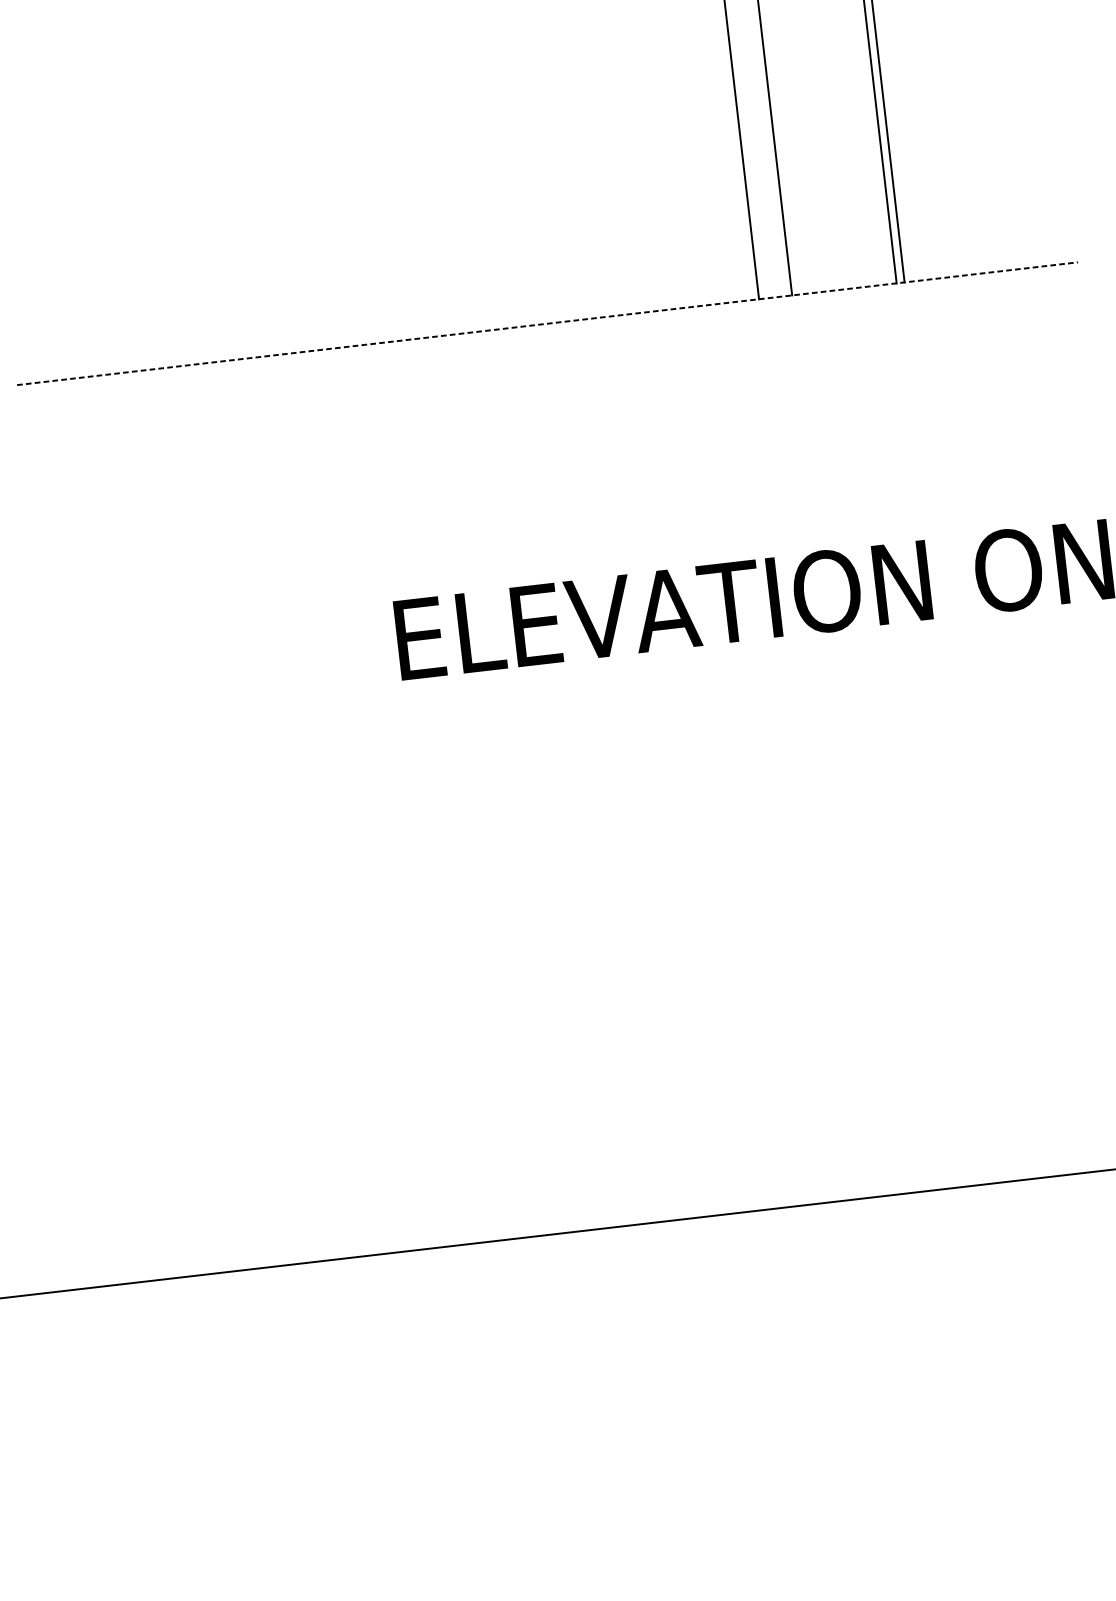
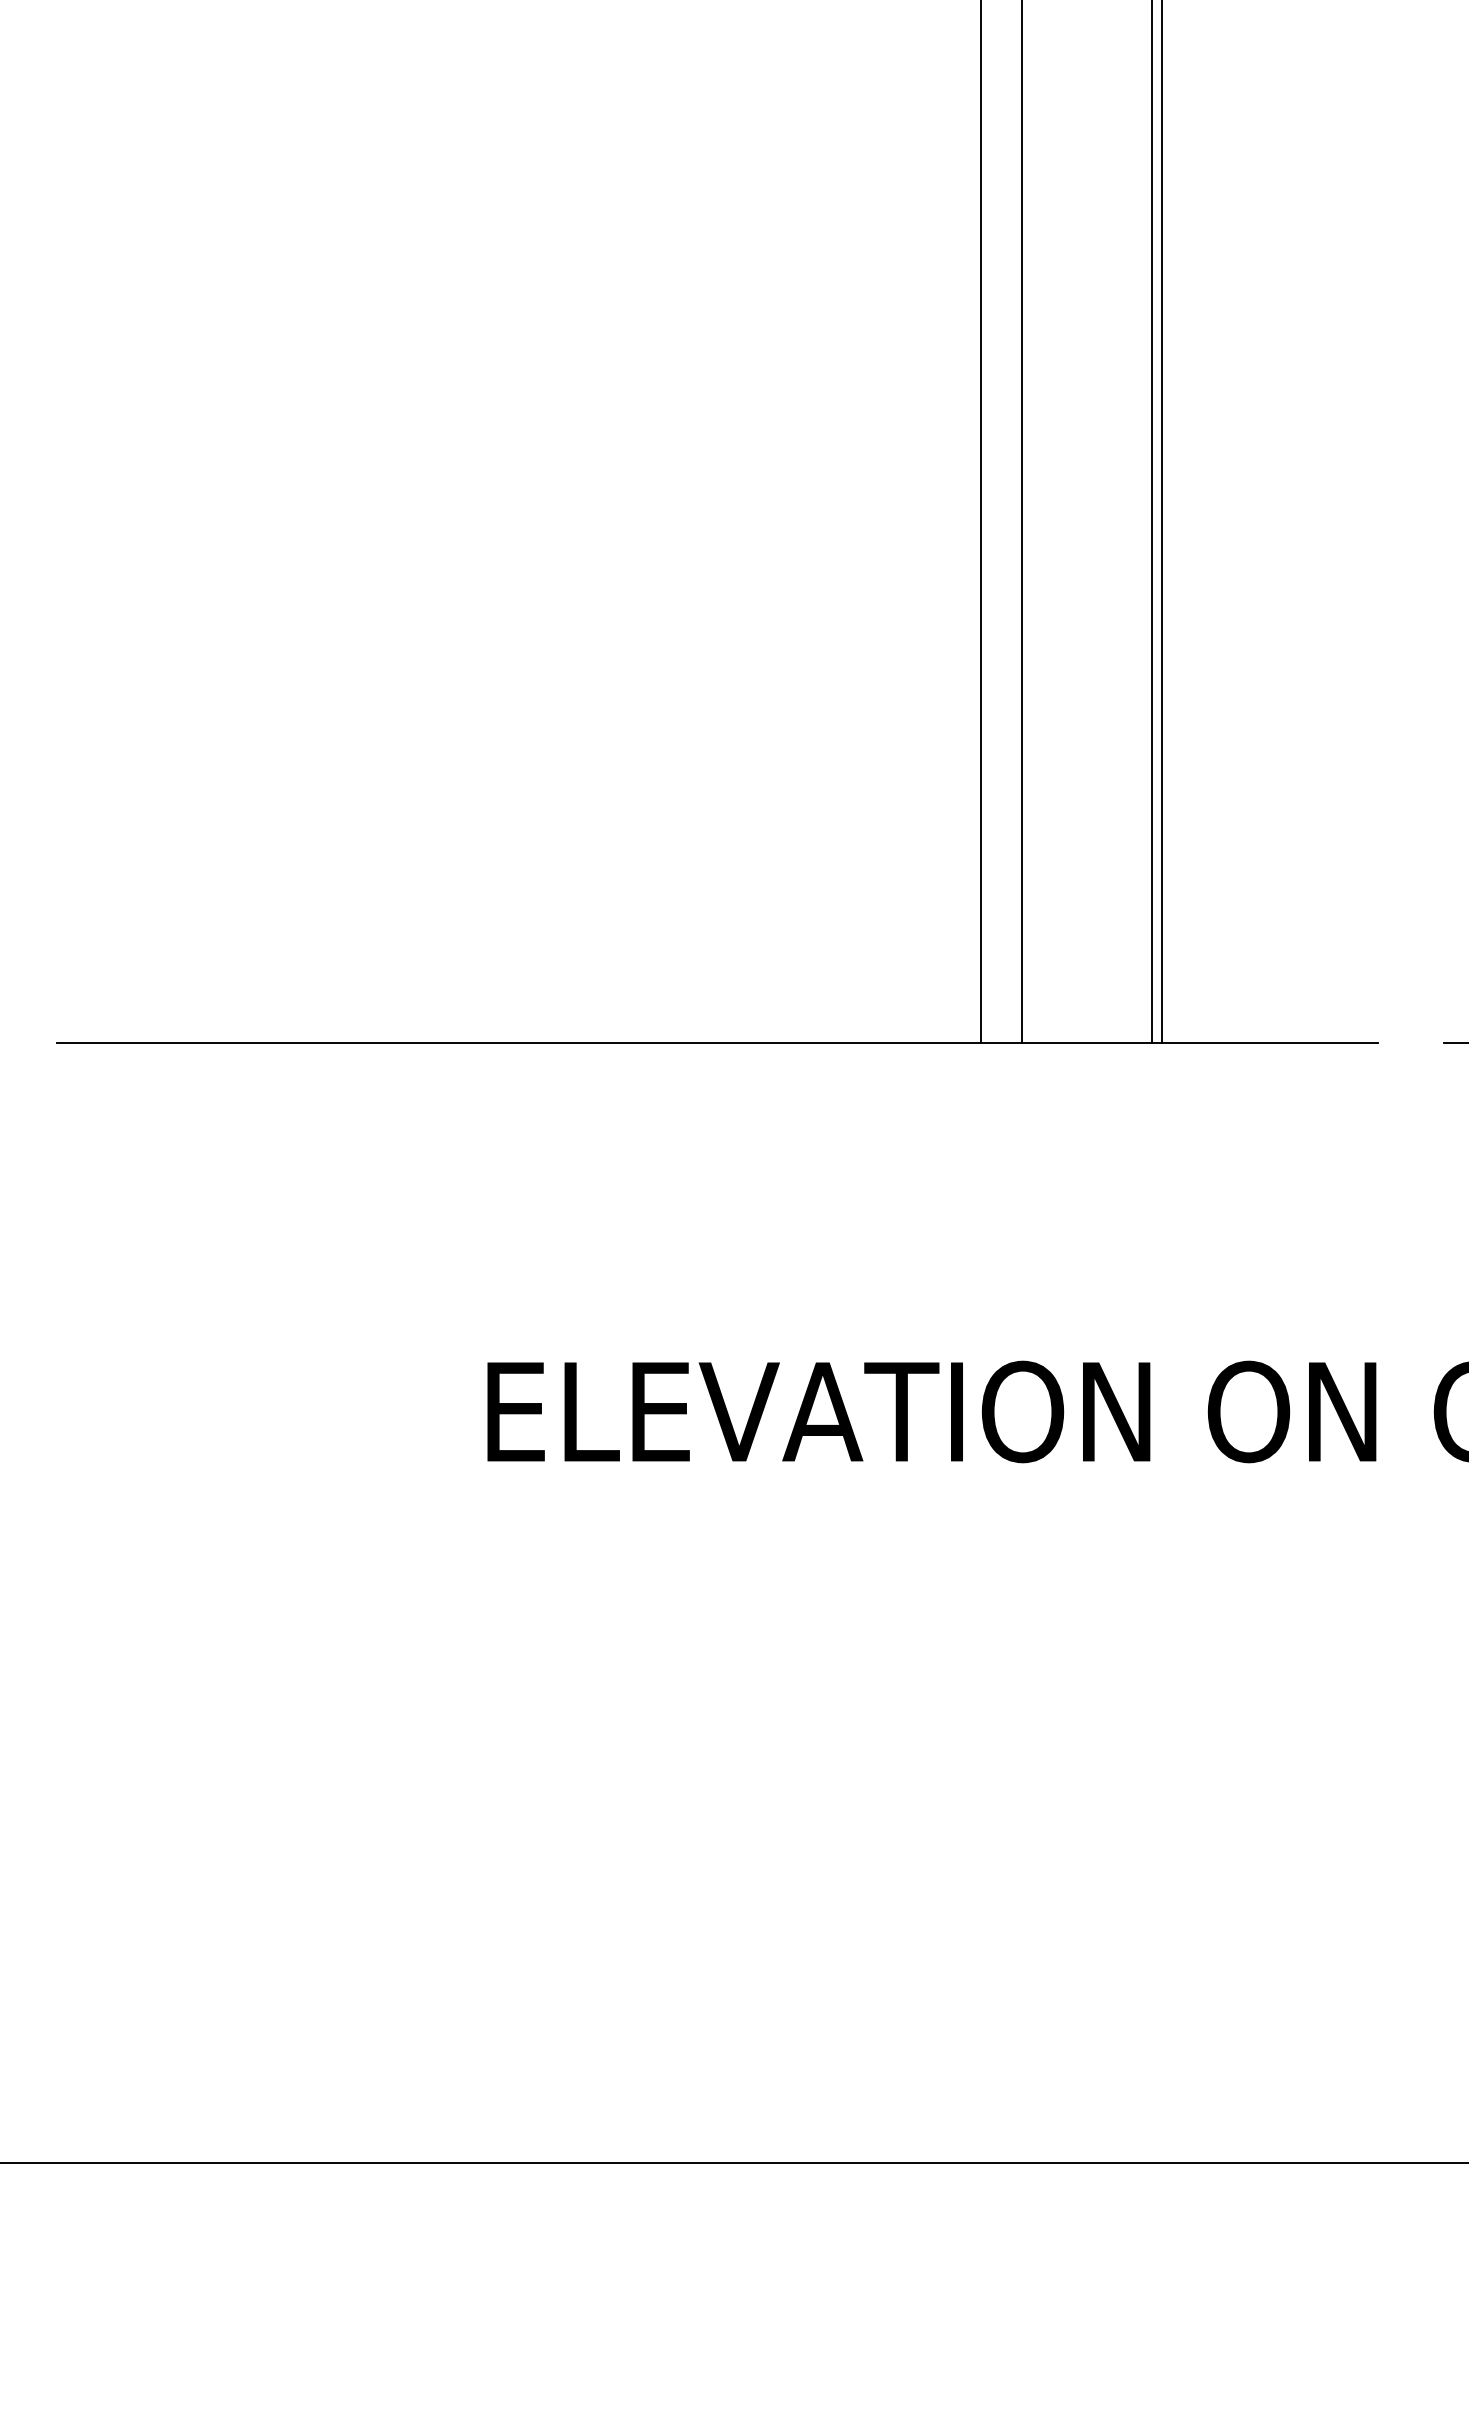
line: (547, 323) -> (717, 1043), dashed -> solid

